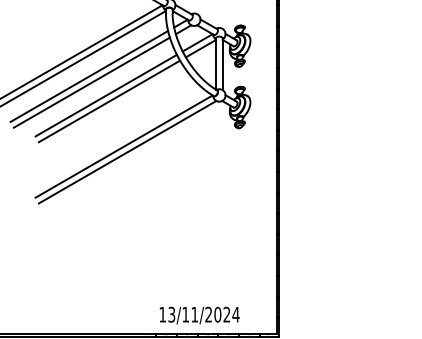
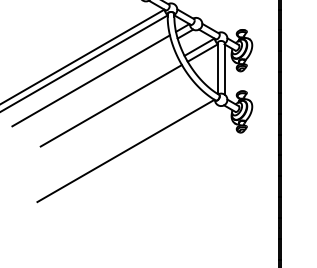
line: (91, 82) -> (93, 86), removed
line: (105, 95) -> (107, 99), removed
line: (127, 151) -> (129, 155), removed

